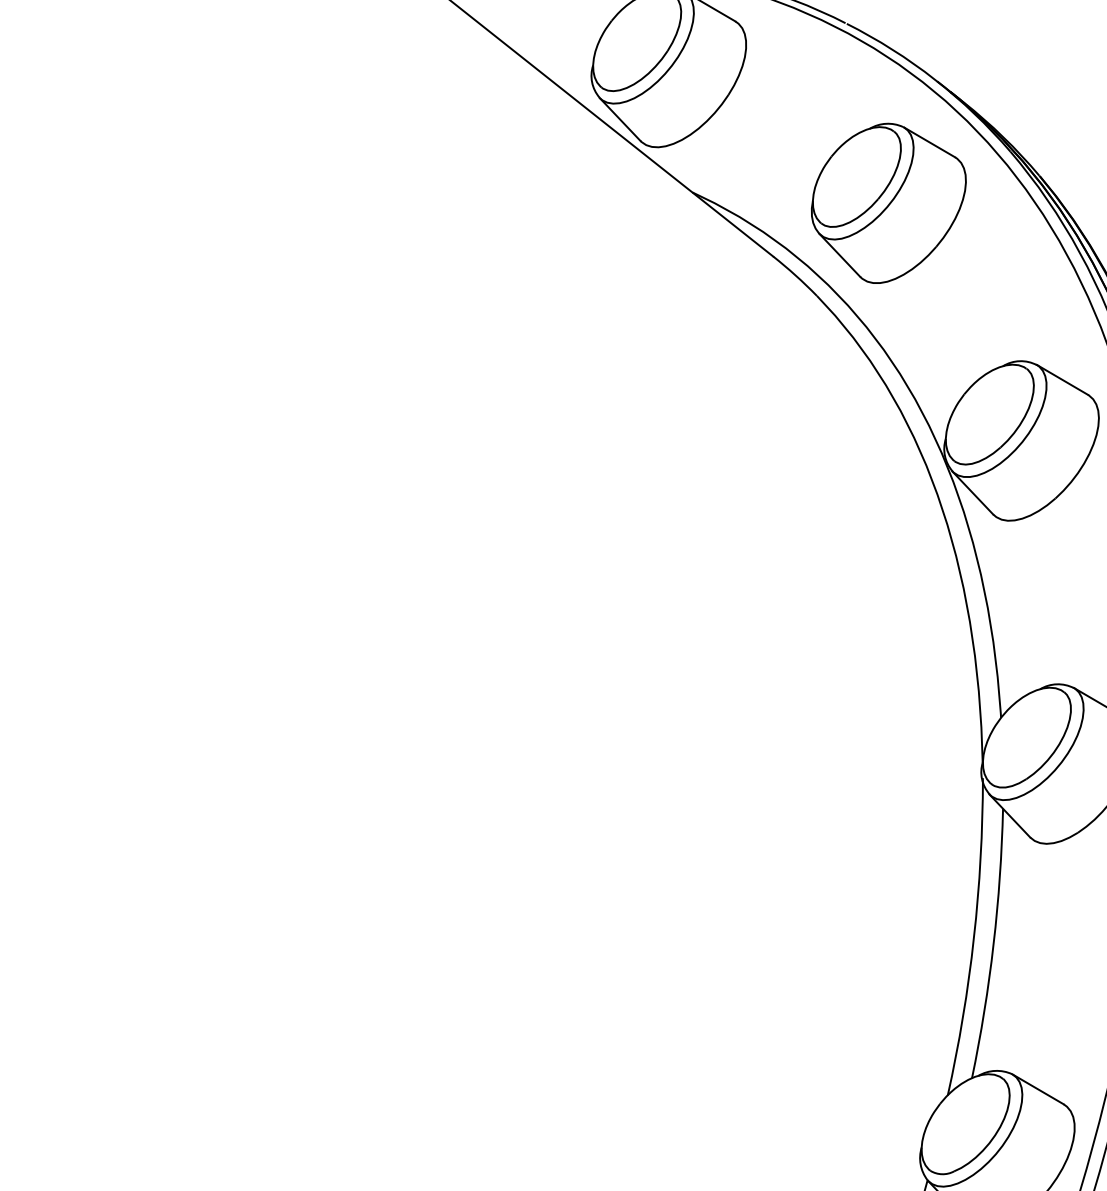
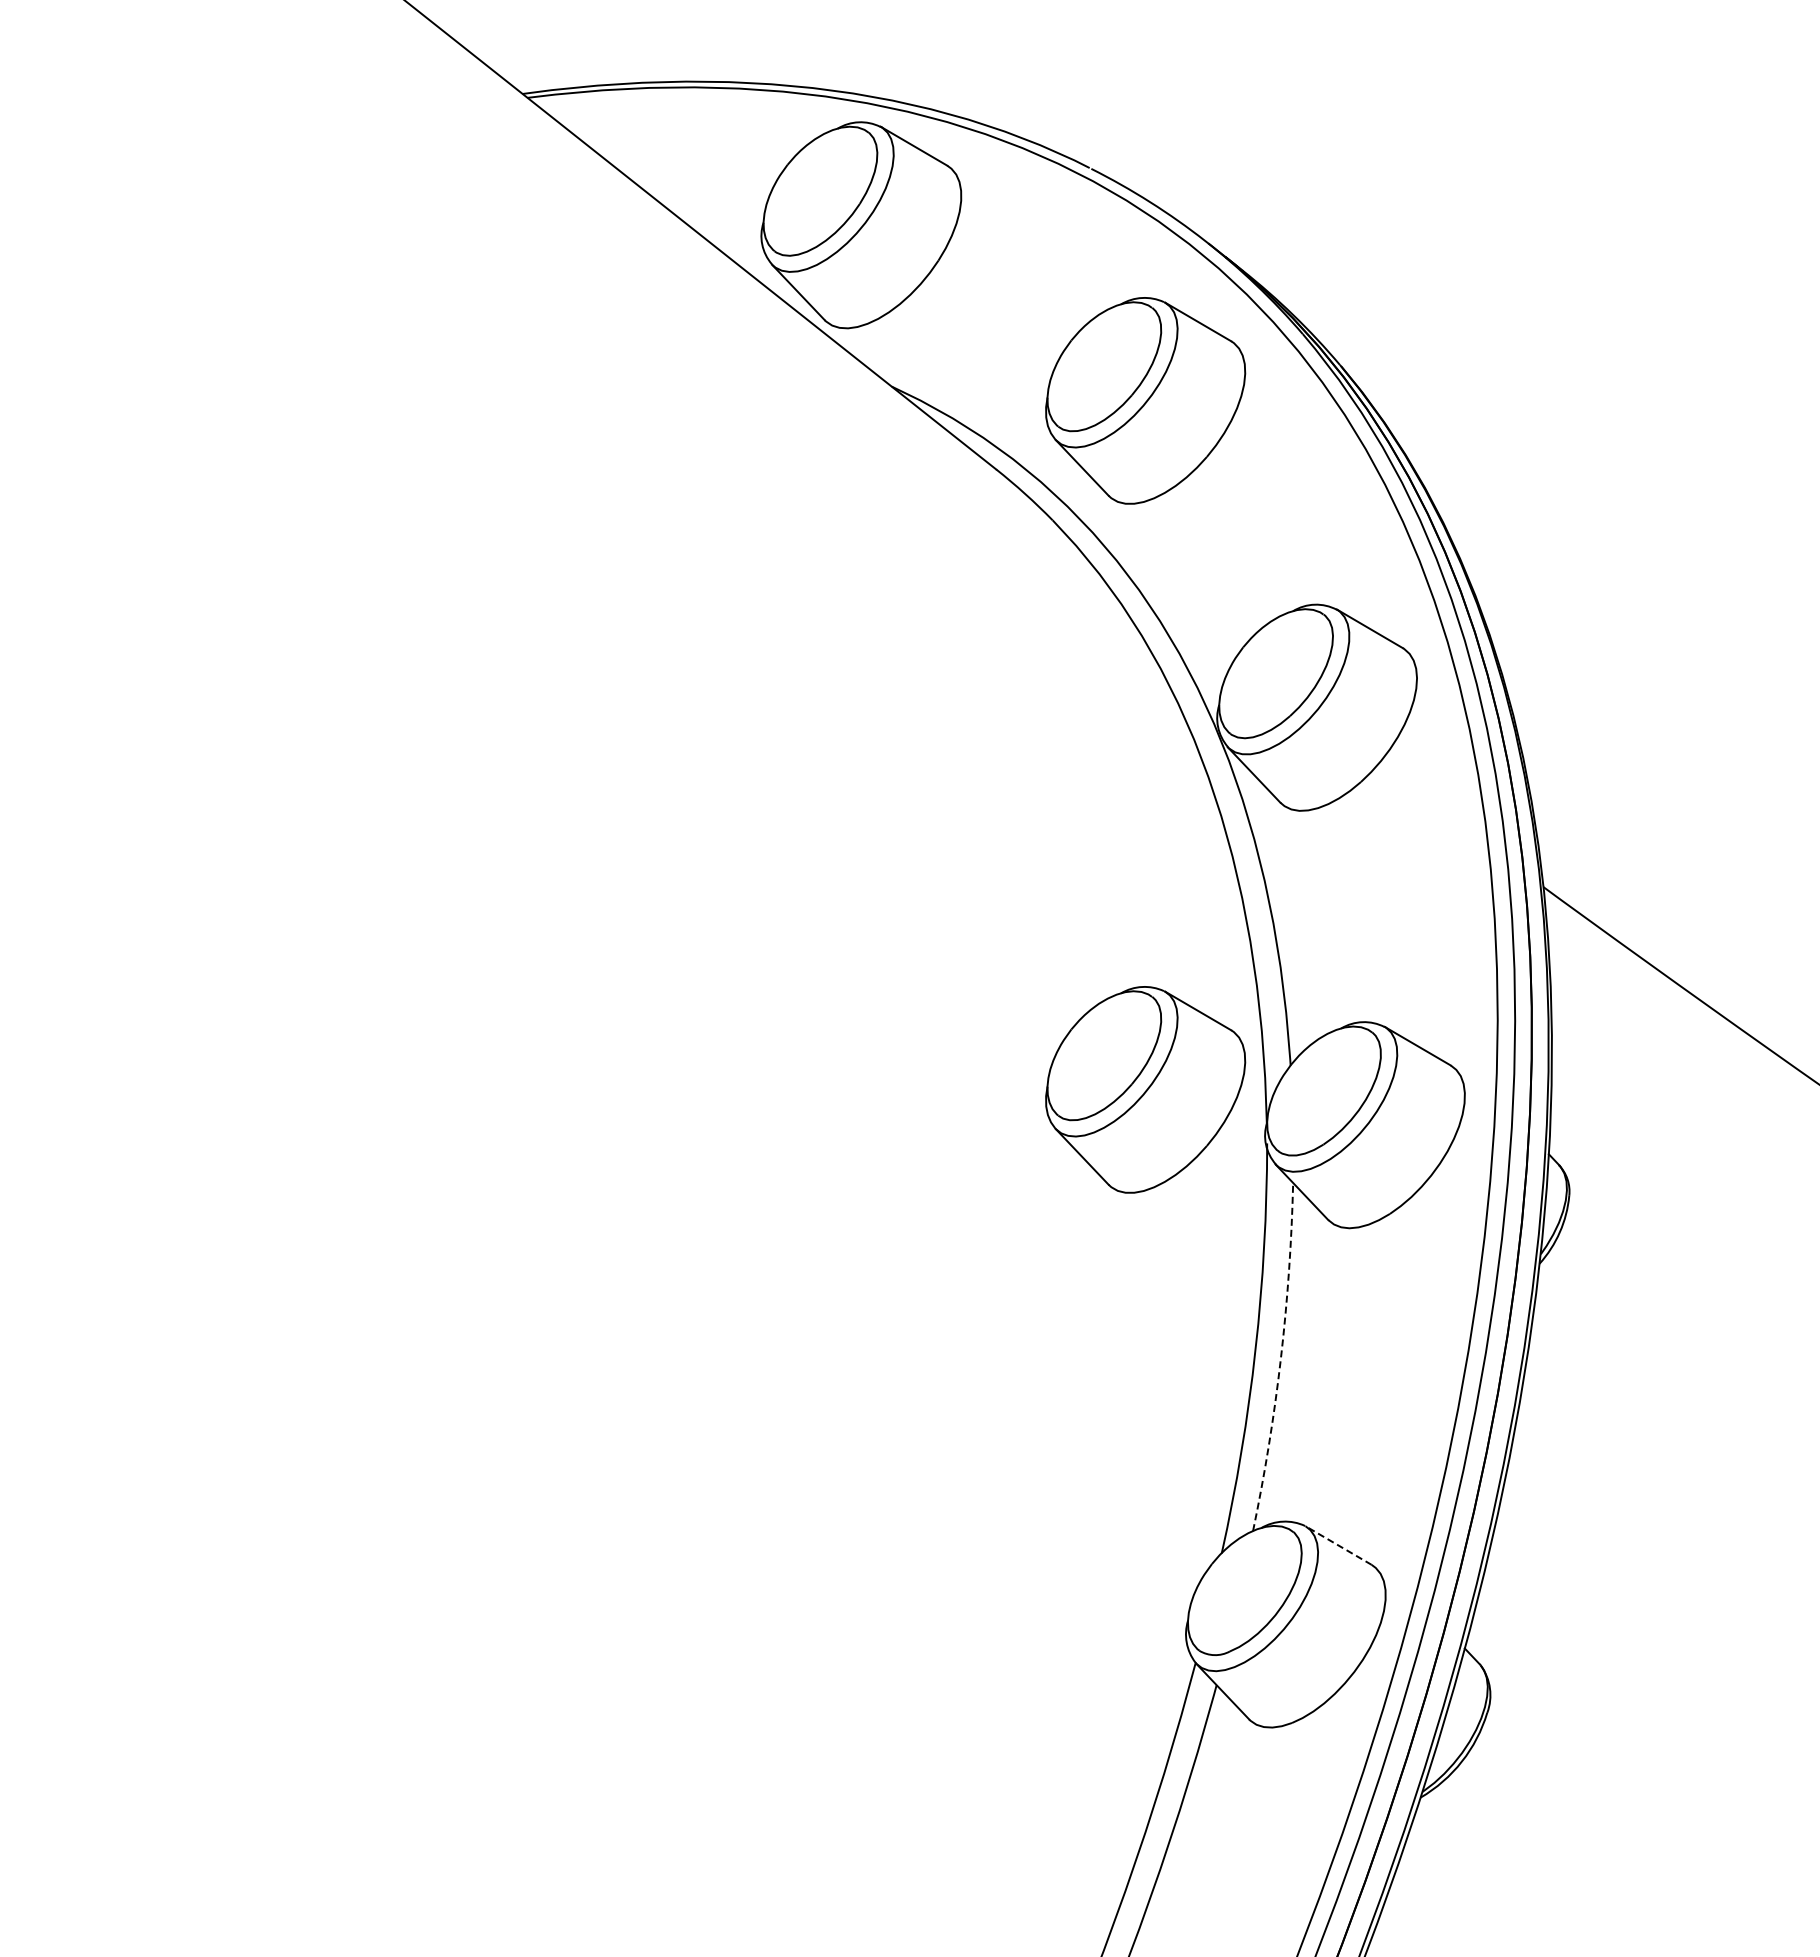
part: (888, 736) -> (1145, 1089), added
arc: (993, 943) -> (1280, 1357), solid -> dashed
line: (1038, 1089) -> (1338, 1545), solid -> dashed

